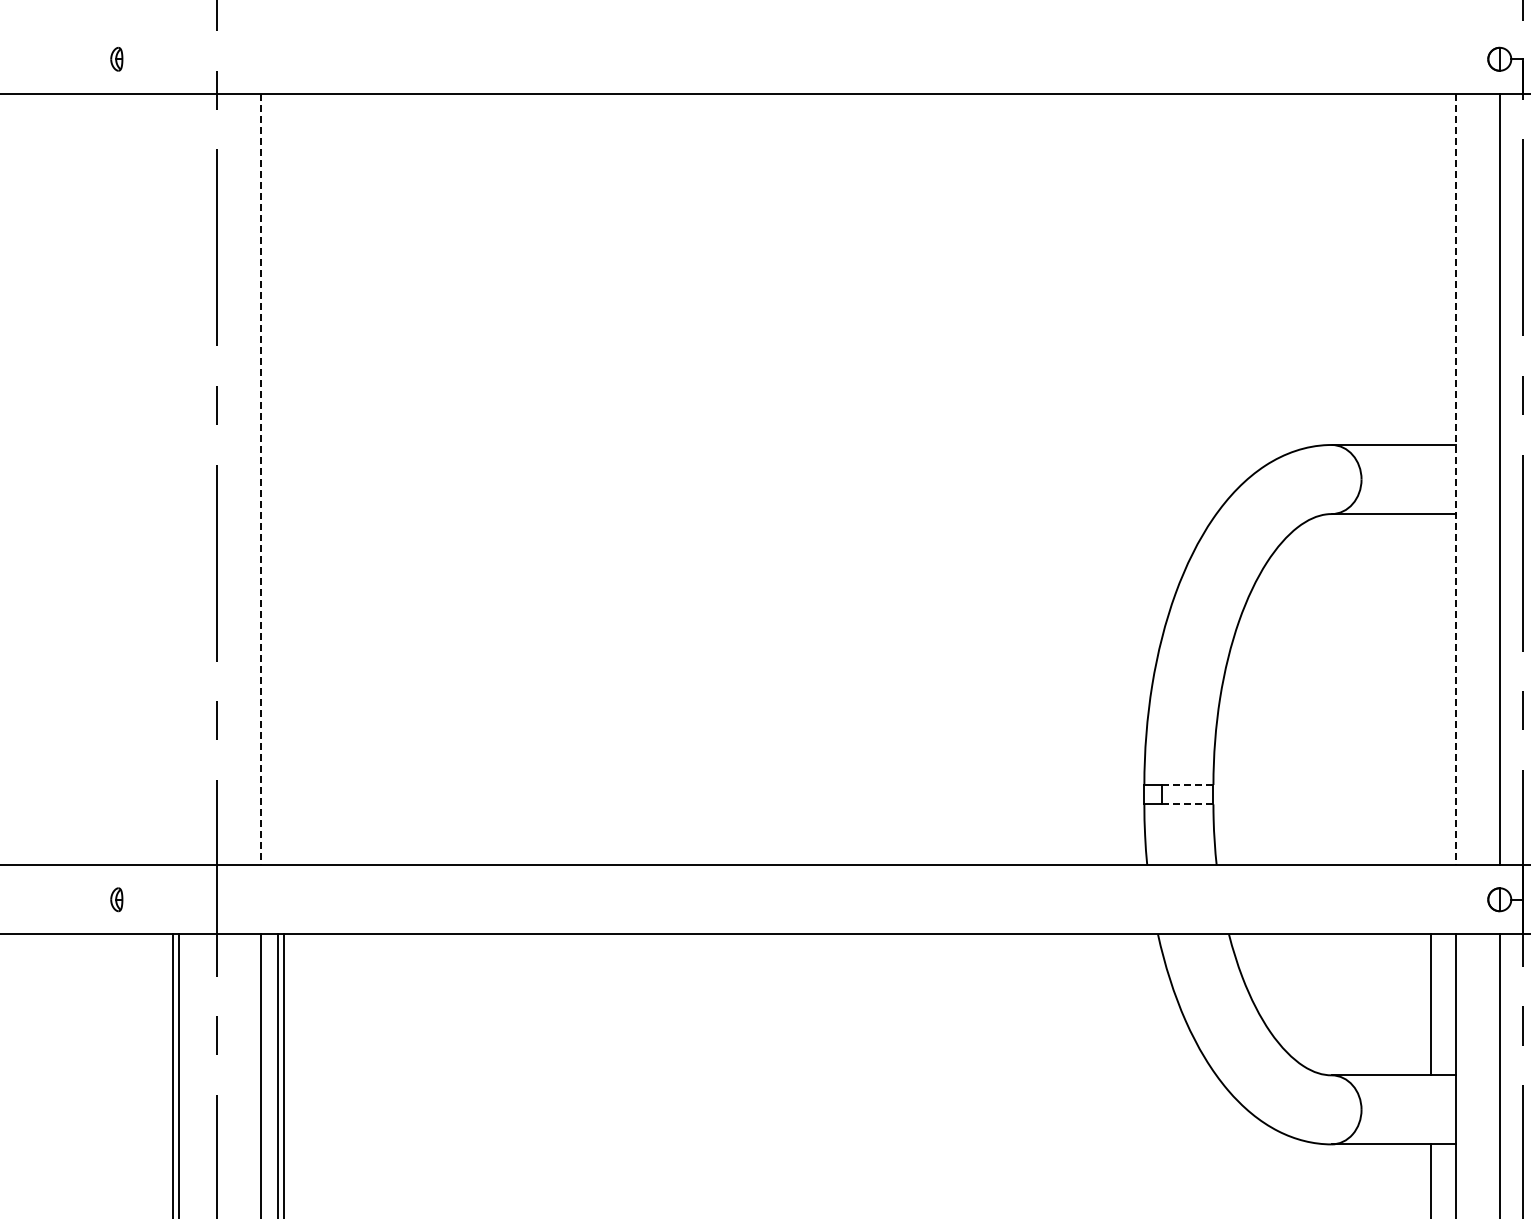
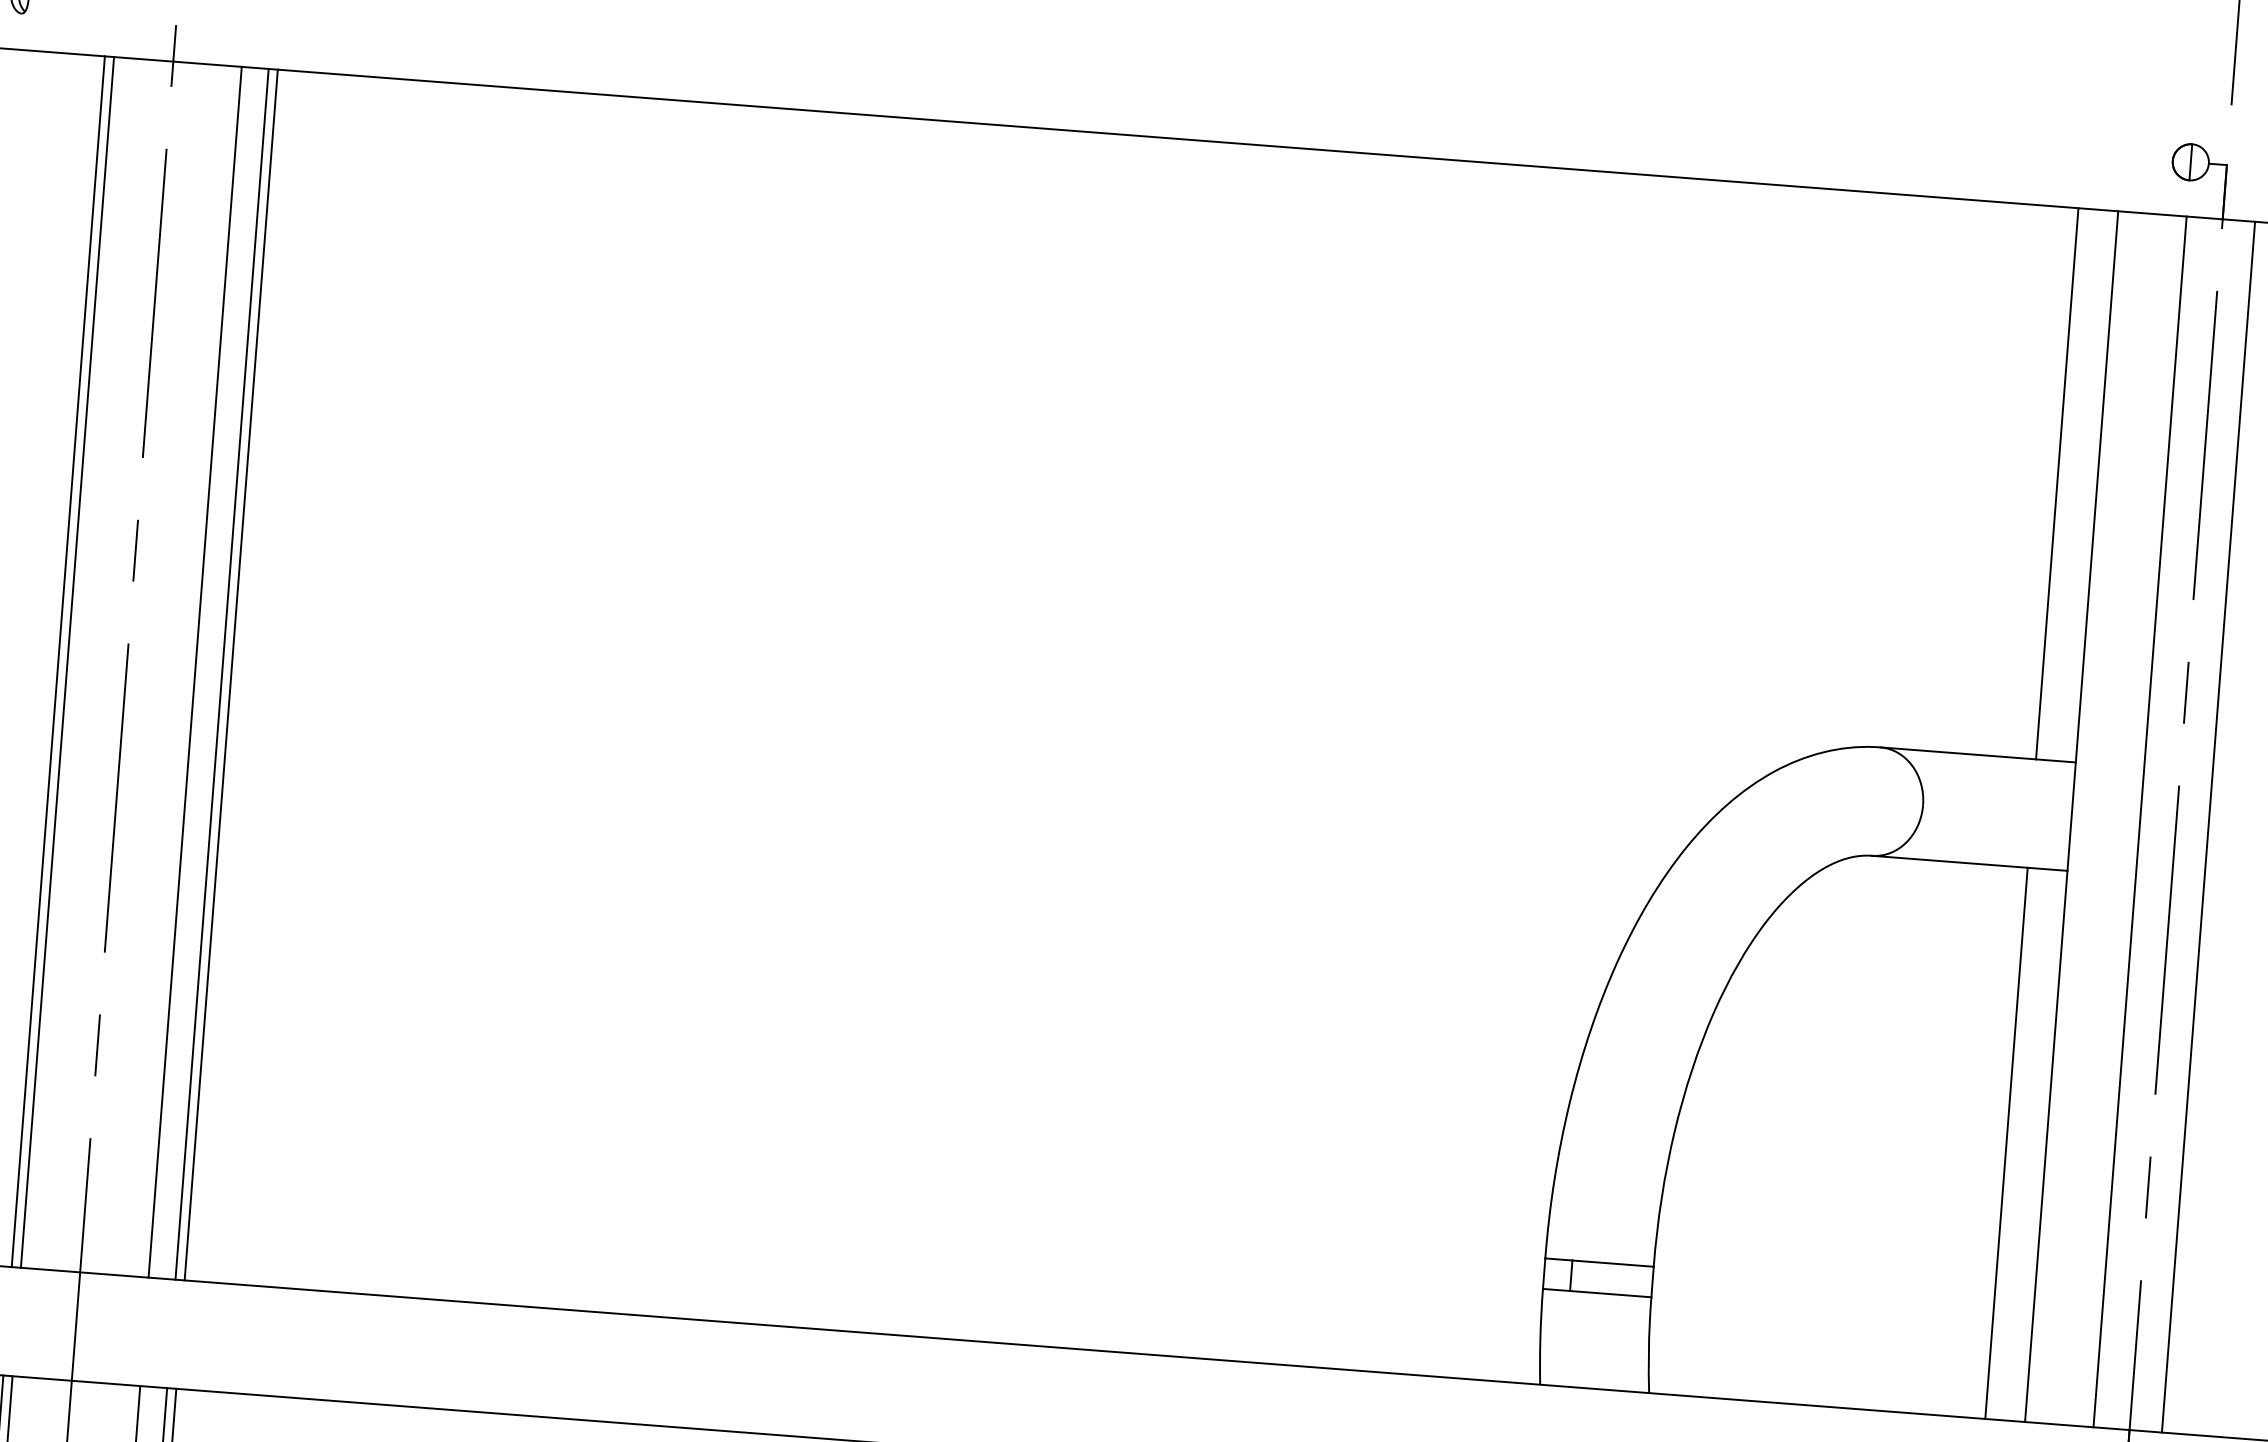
line: (1430, 269) -> (2056, 483), added
line: (173, 479) -> (58, 661), added
line: (179, 479) -> (67, 662), added
line: (260, 479) -> (194, 672), dashed -> solid
line: (277, 479) -> (221, 674), added
line: (283, 479) -> (231, 674), added
line: (1456, 479) -> (2072, 816), dashed -> solid
line: (1430, 689) -> (2005, 1143), added
line: (1187, 784) -> (1613, 1262), dashed -> solid
line: (1187, 804) -> (1610, 1294), dashed -> solid

